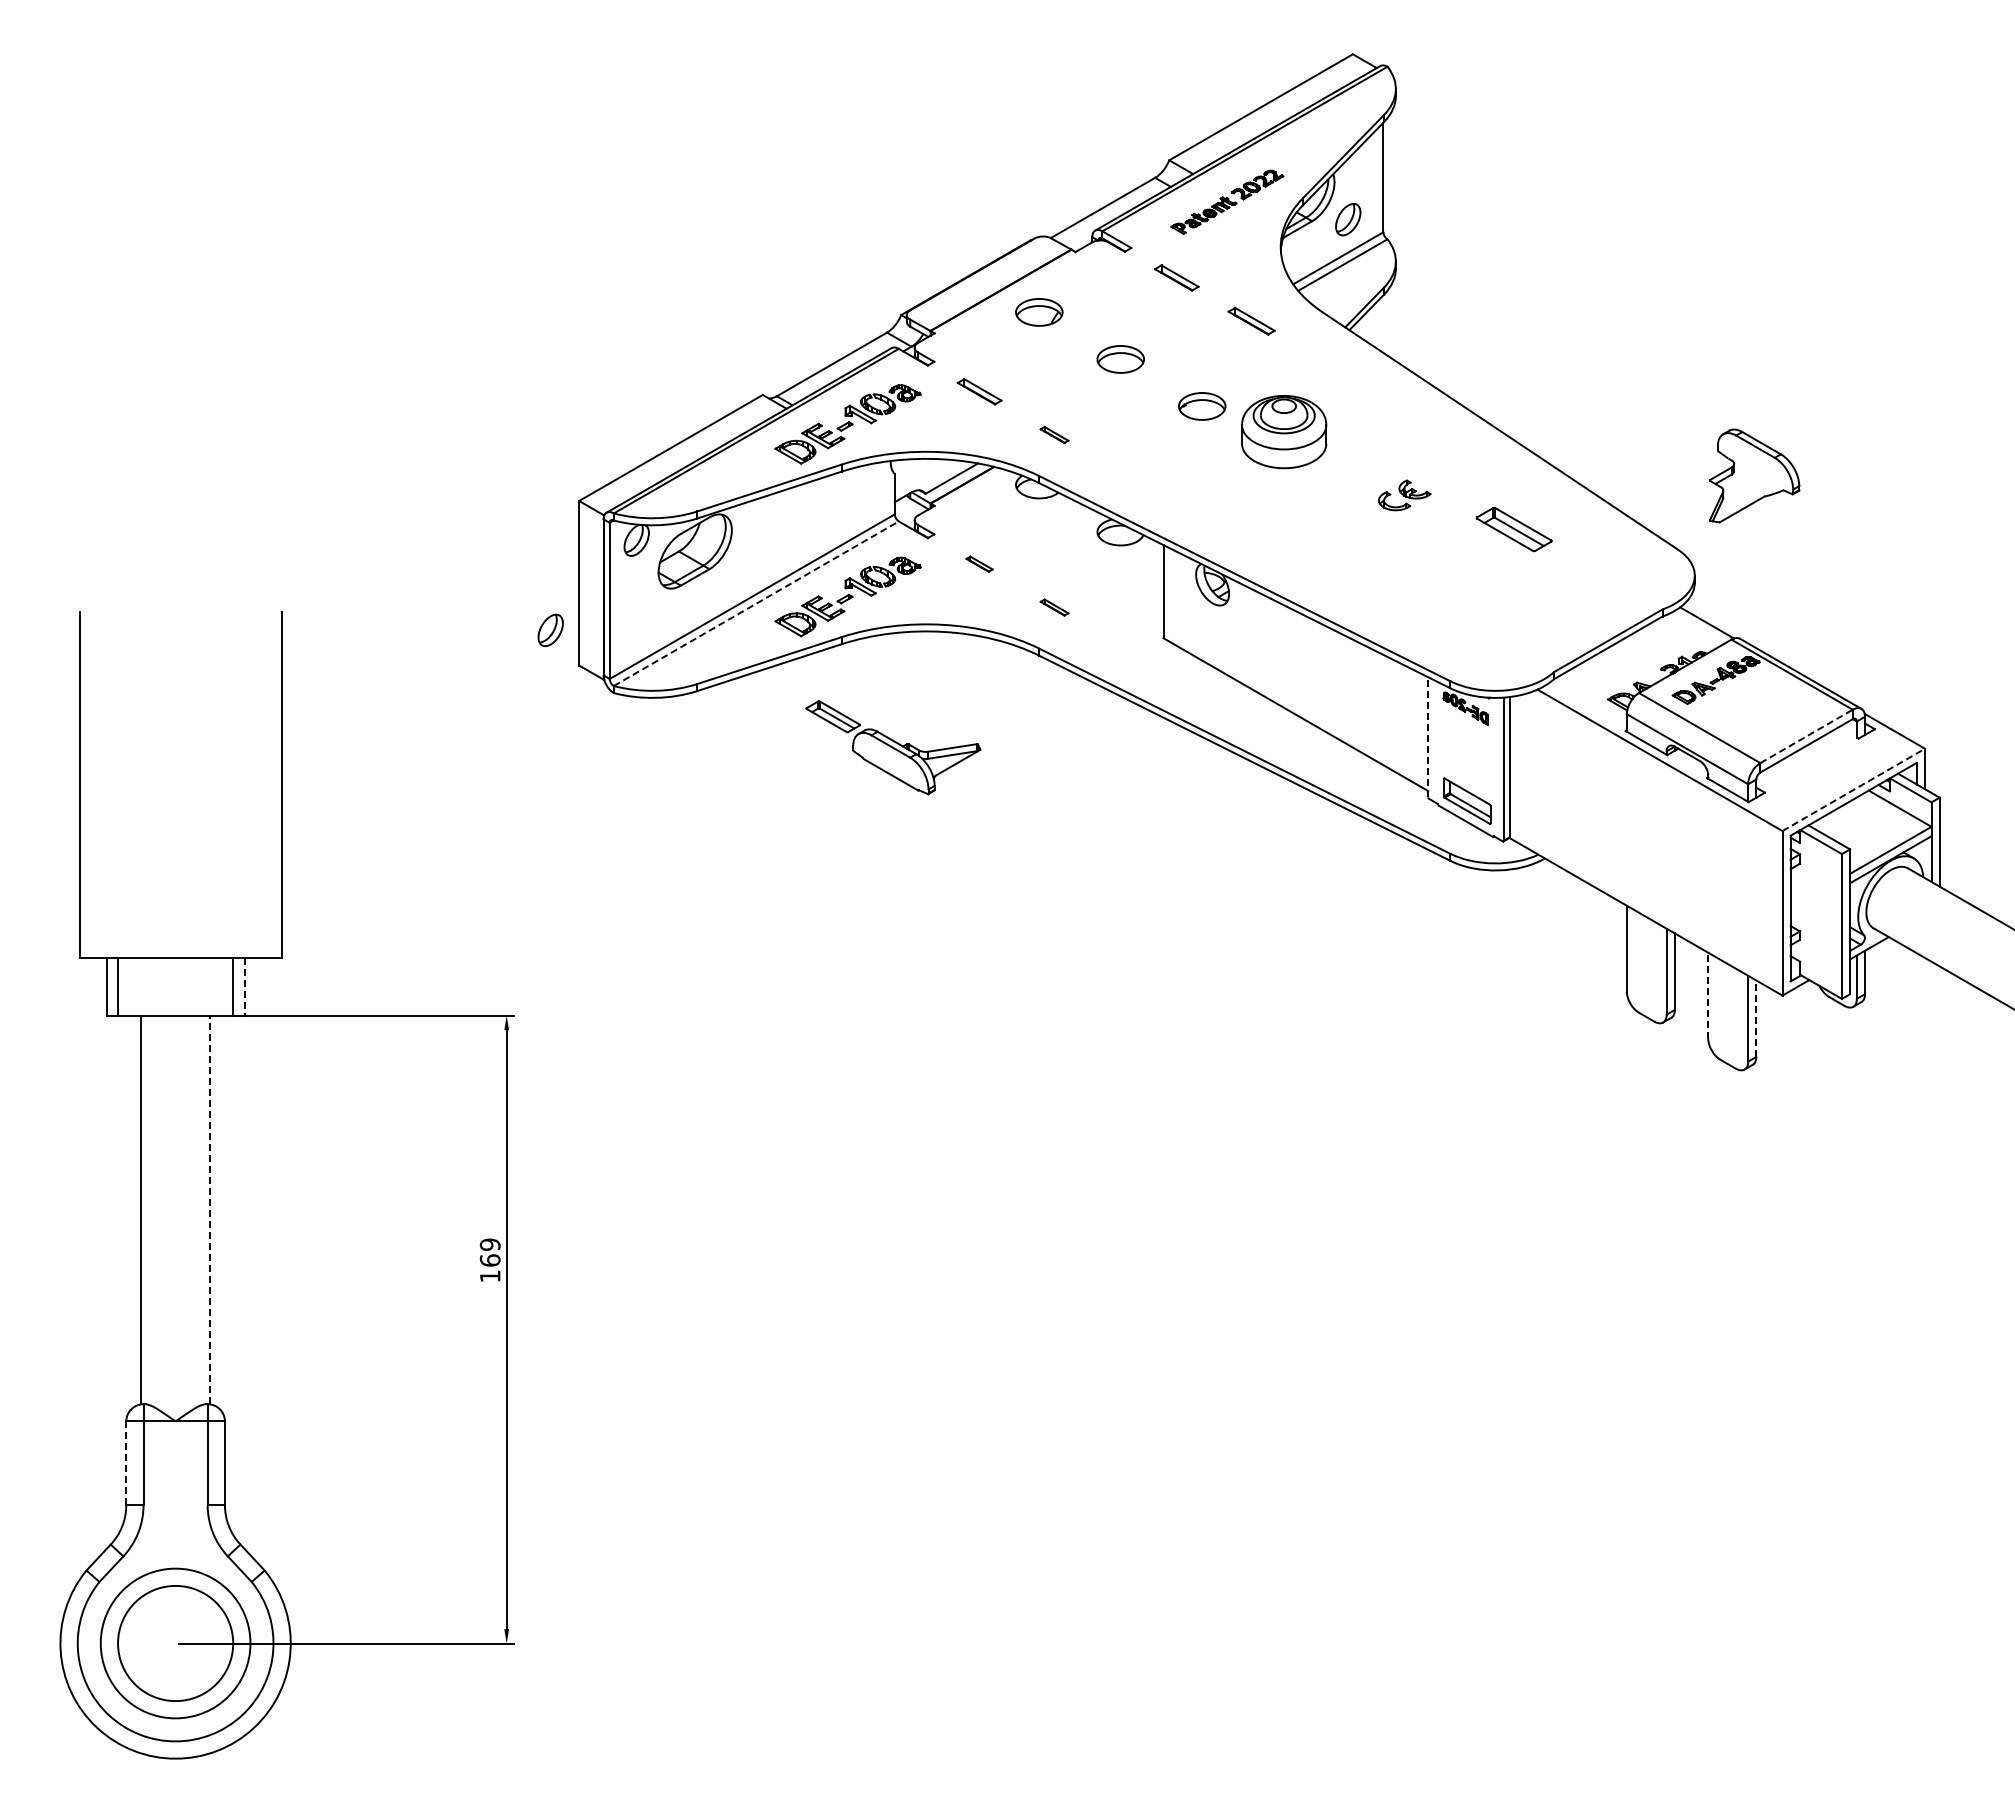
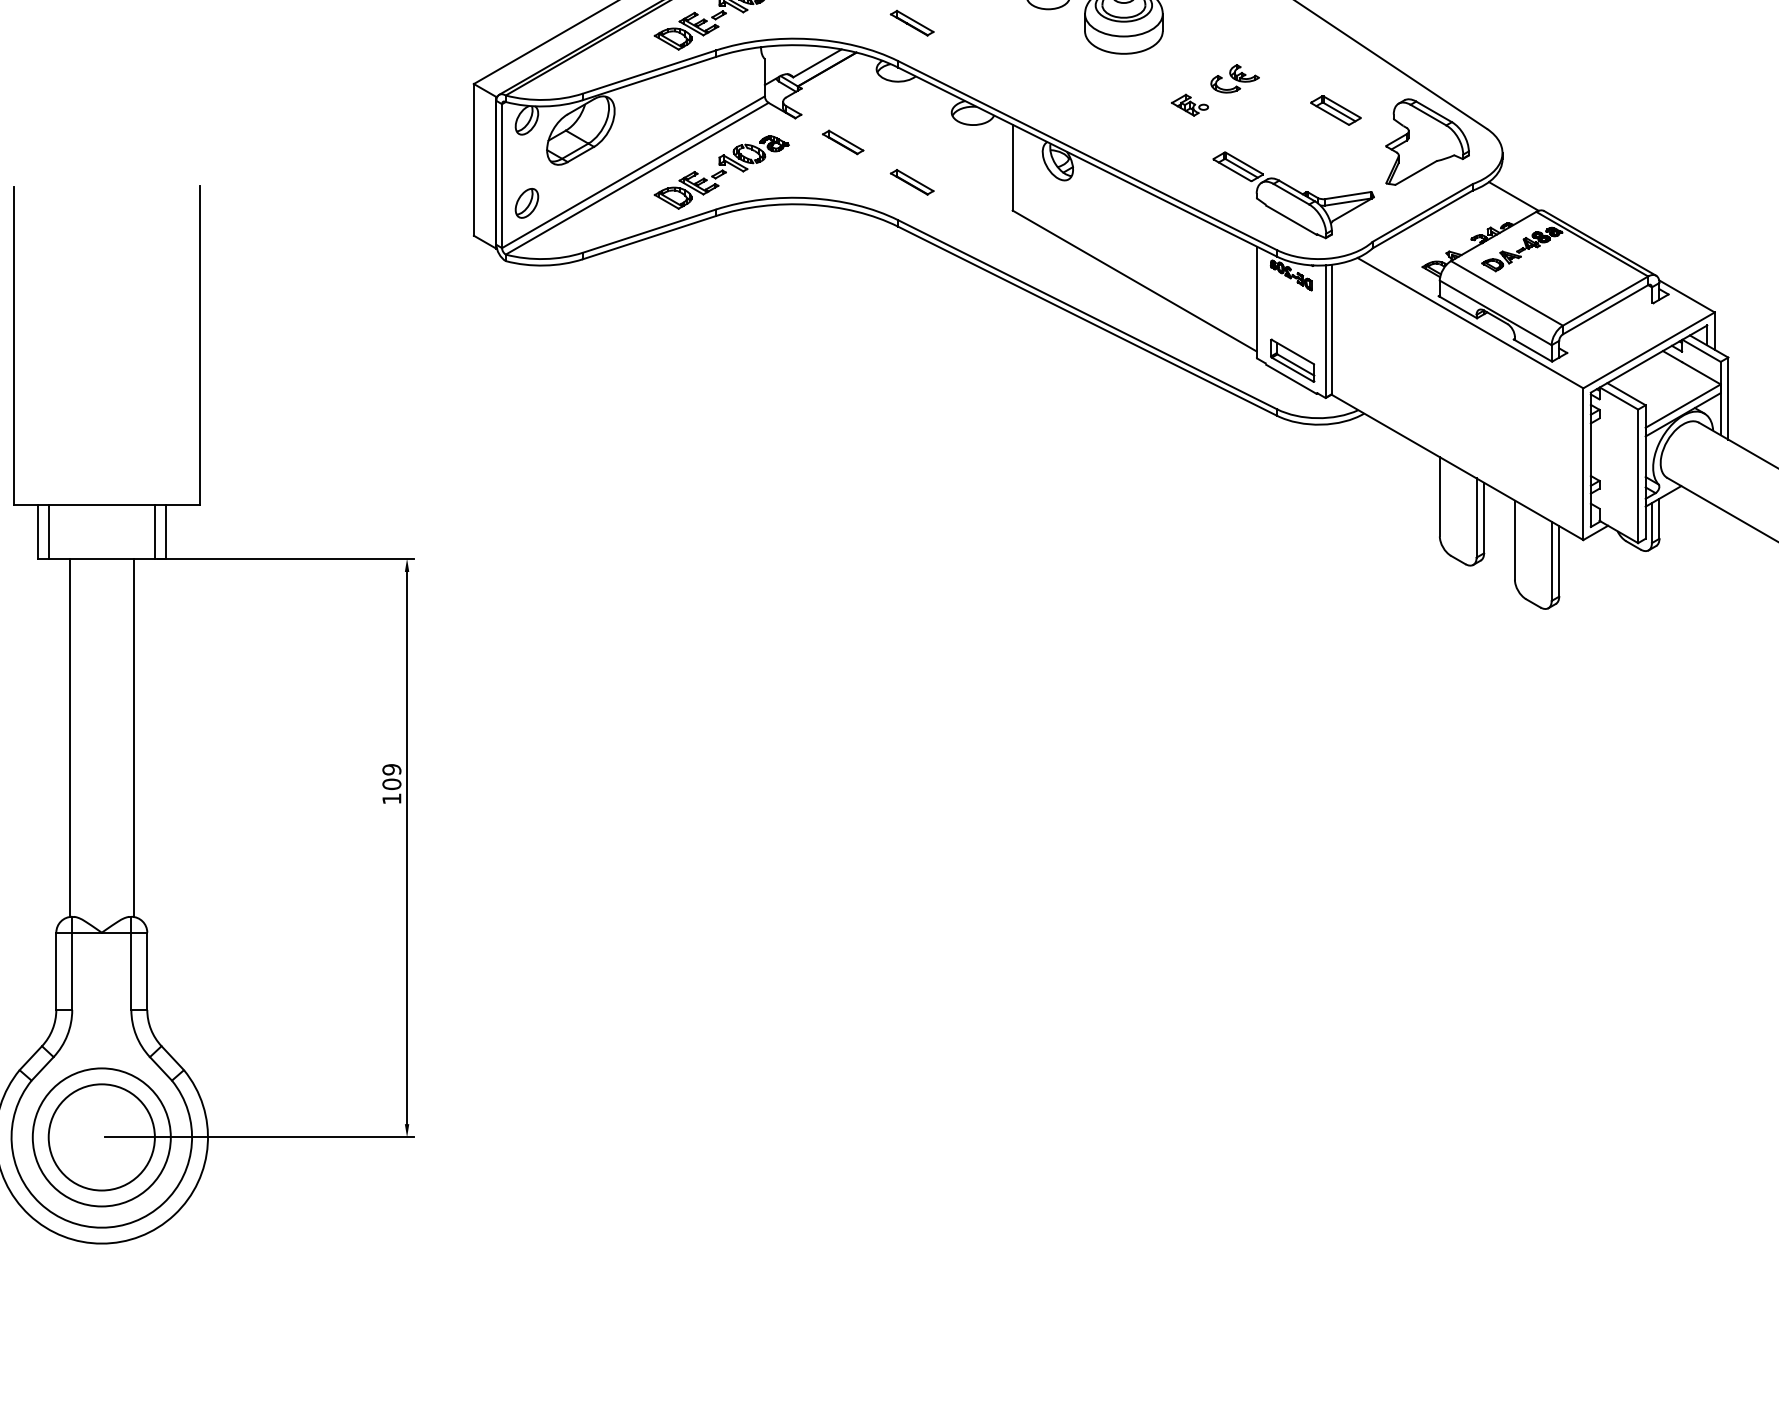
part: (1054, 434) -> (912, 22), size x1.67
part: (1754, 475) -> (1427, 141), moved
part: (1355, 523) -> (1189, 104), added
part: (1513, 529) -> (1335, 110), size x0.71
part: (979, 563) -> (842, 141), size x1.67
line: (756, 603) -> (637, 178), dashed -> solid
part: (1054, 607) -> (912, 182), size x1.67
part: (550, 630) -> (526, 203), moved
line: (1428, 736) -> (1256, 301), dashed -> solid
line: (1807, 736) -> (1606, 301), dashed -> solid
part: (893, 747) -> (1293, 195), moved
line: (1854, 789) -> (1649, 350), dashed -> solid
line: (244, 986) -> (165, 531), dashed -> solid
line: (1708, 995) -> (1515, 539), dashed -> solid
line: (1756, 1018) -> (1559, 561), dashed -> solid
line: (210, 1209) -> (133, 737), dashed -> solid
text: (489, 1260) -> (391, 784), 169 -> 109
line: (126, 1463) -> (56, 971), dashed -> solid

